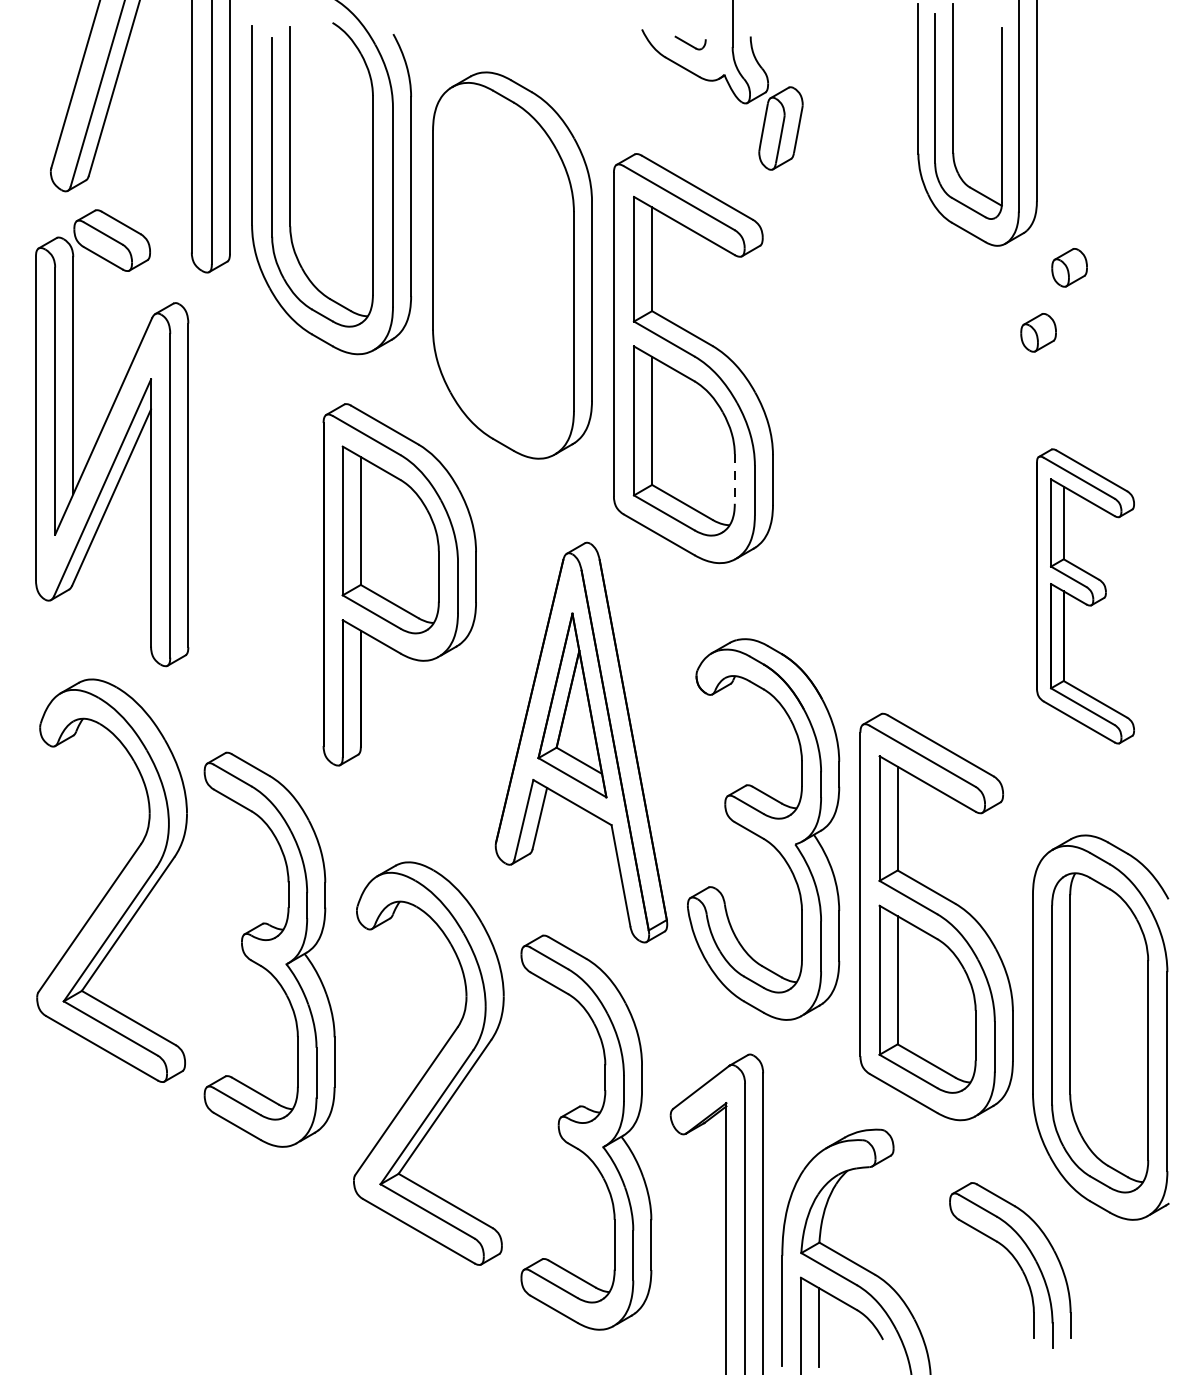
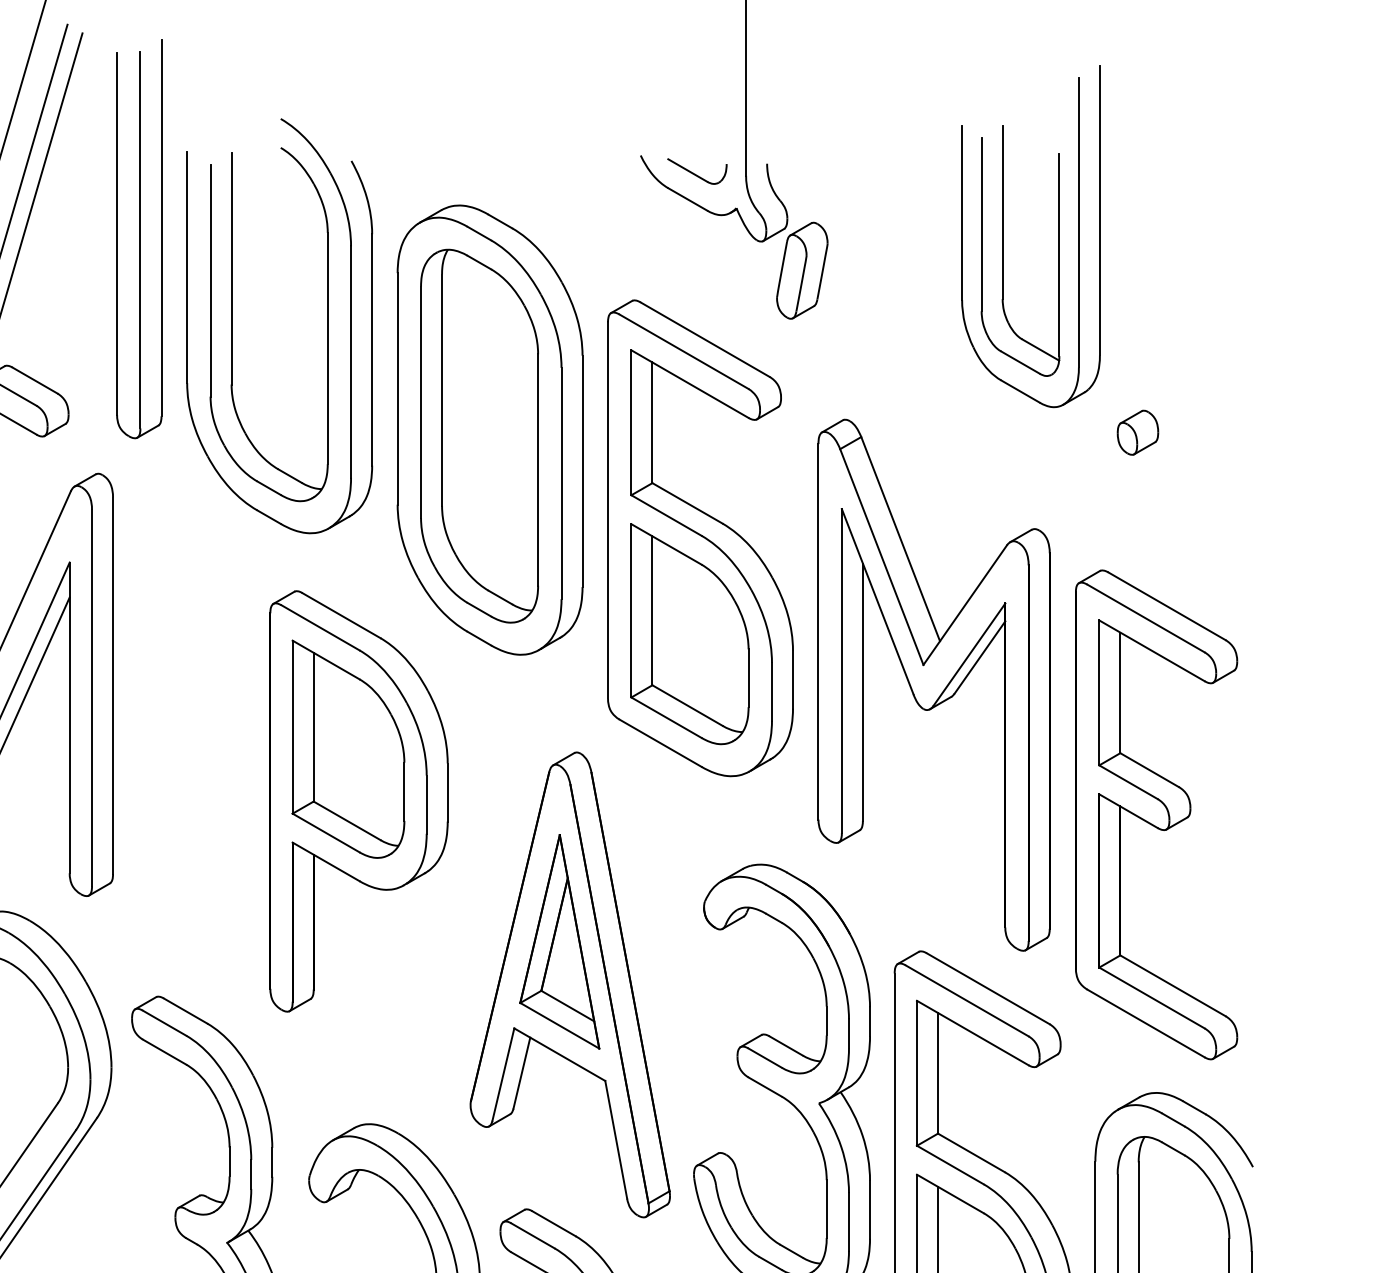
part: (690, 42) -> (697, 170), size x1.67
part: (503, 270) -> (479, 435), added
part: (1038, 332) -> (1101, 507), removed
line: (734, 478) -> (748, 677), dashed -> solid
part: (894, 484) -> (934, 684), added
part: (1085, 596) -> (1156, 815), size x1.43

